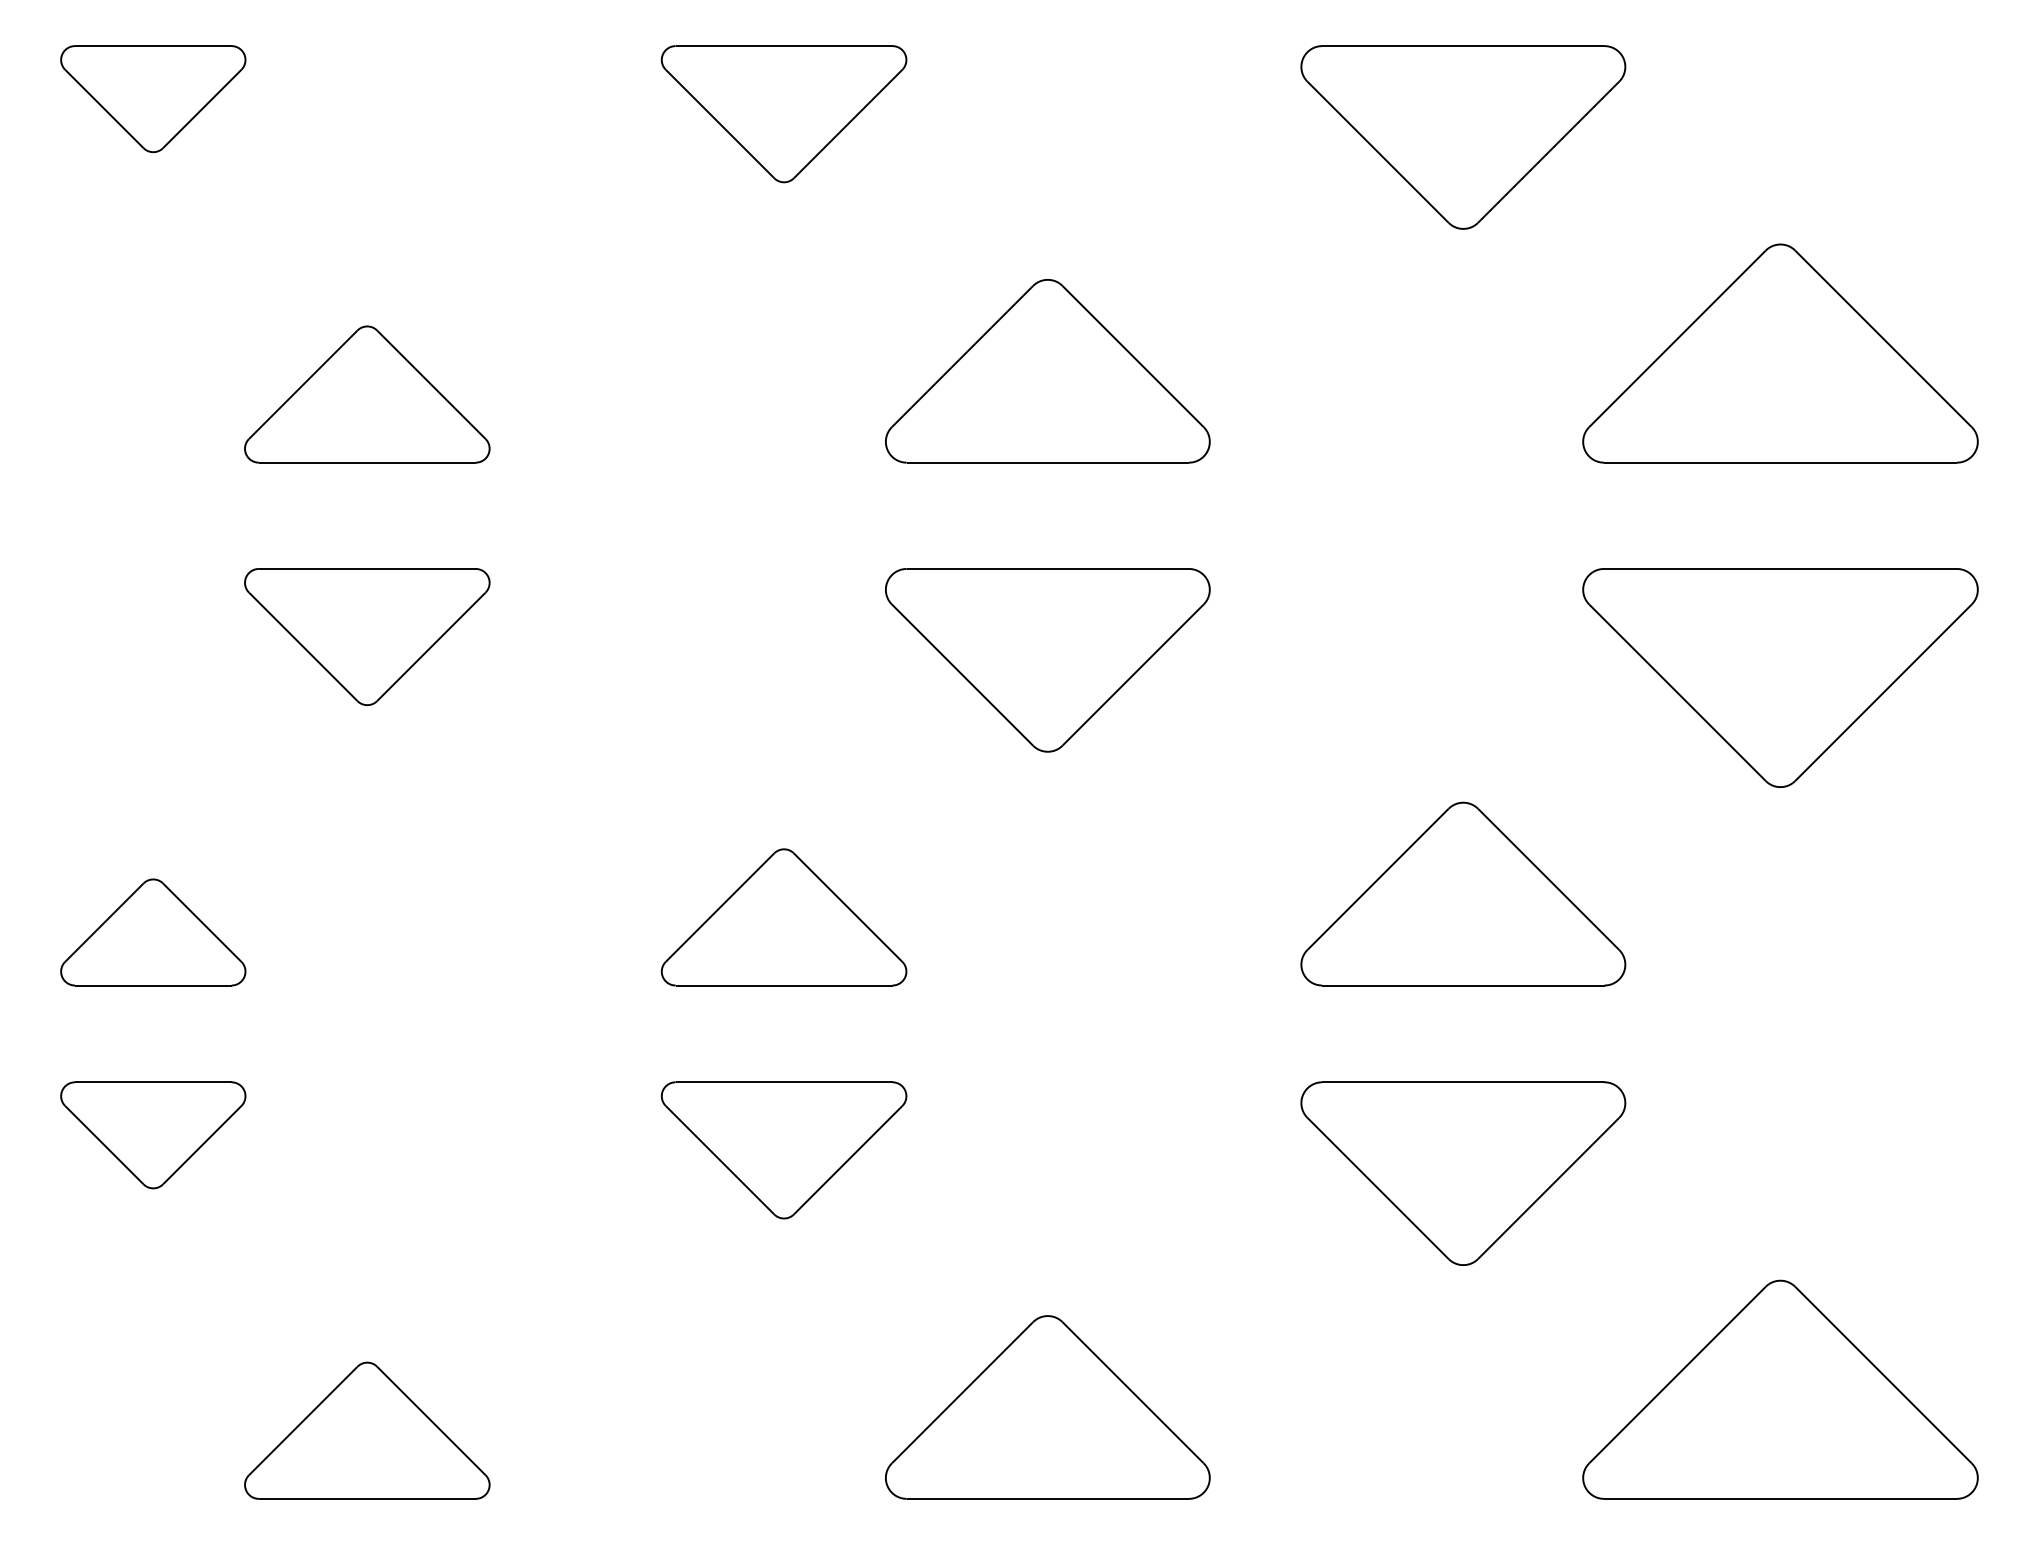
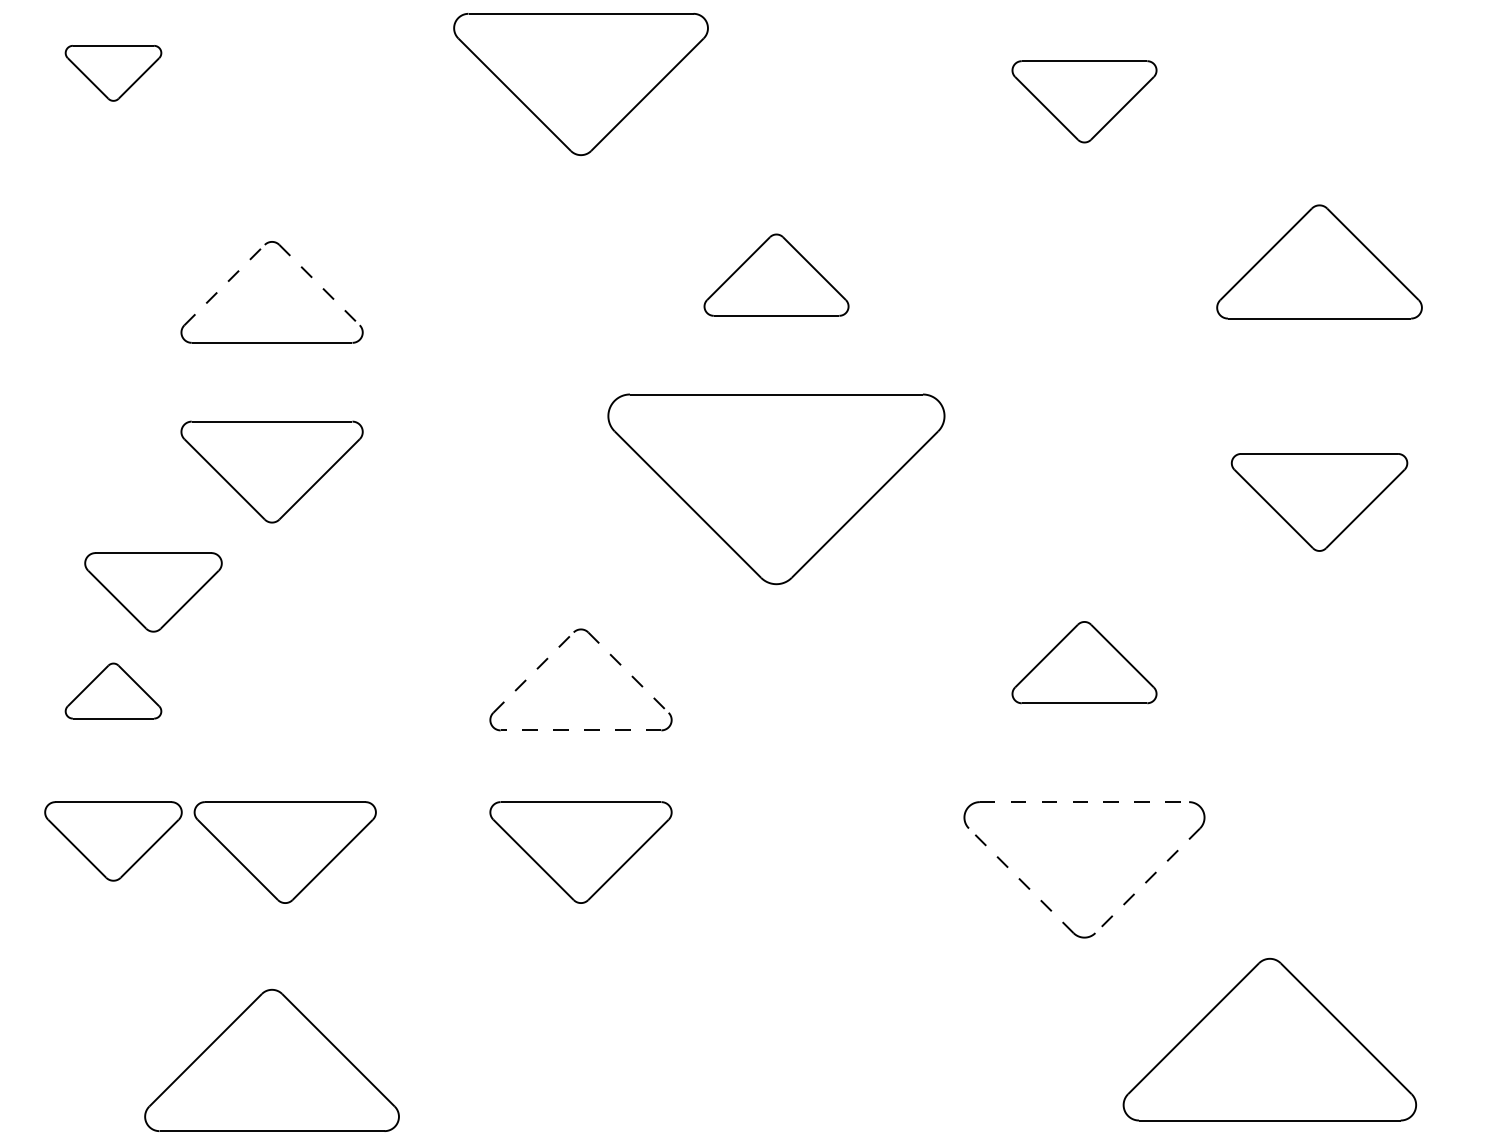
part: (153, 98) -> (113, 72), size x0.7
part: (783, 114) -> (580, 84), size x1.4
part: (1463, 137) -> (1084, 101), size x0.6
part: (1780, 353) -> (1319, 261), size x0.7
part: (1047, 371) -> (776, 275), size x0.6
line: (303, 384) -> (224, 284), solid -> dashed
line: (431, 384) -> (319, 284), solid -> dashed
part: (1047, 660) -> (776, 489), size x1.4
part: (1780, 677) -> (1319, 502), size x0.6
part: (207, 799) -> (153, 592), added
part: (1463, 893) -> (1084, 662), size x0.6
line: (720, 907) -> (533, 672), solid -> dashed
line: (848, 907) -> (628, 672), solid -> dashed
part: (153, 932) -> (113, 691), size x0.7
line: (783, 985) -> (580, 730), solid -> dashed
line: (1463, 1082) -> (1084, 802), solid -> dashed
part: (384, 1150) -> (284, 852), added
line: (1378, 1188) -> (1021, 880), solid -> dashed
line: (1548, 1188) -> (1147, 880), solid -> dashed
part: (1780, 1389) -> (1269, 1039), moved
part: (1047, 1407) -> (776, 1043), removed
part: (367, 1430) -> (272, 1060), size x1.4

